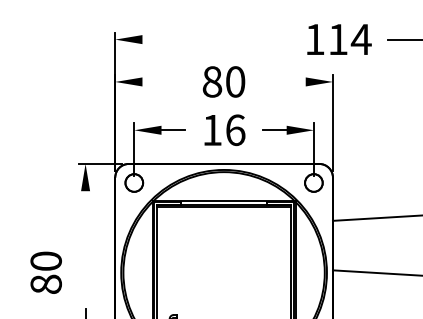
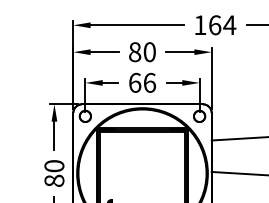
line: (214, 39) -> (136, 25), added
text: (338, 39) -> (215, 25), 114 -> 164
line: (164, 82) -> (104, 52), added
line: (282, 82) -> (179, 52), added
text: (213, 129) -> (135, 82), 16 -> 66
line: (85, 212) -> (54, 135), added
text: (46, 272) -> (54, 173), moved

